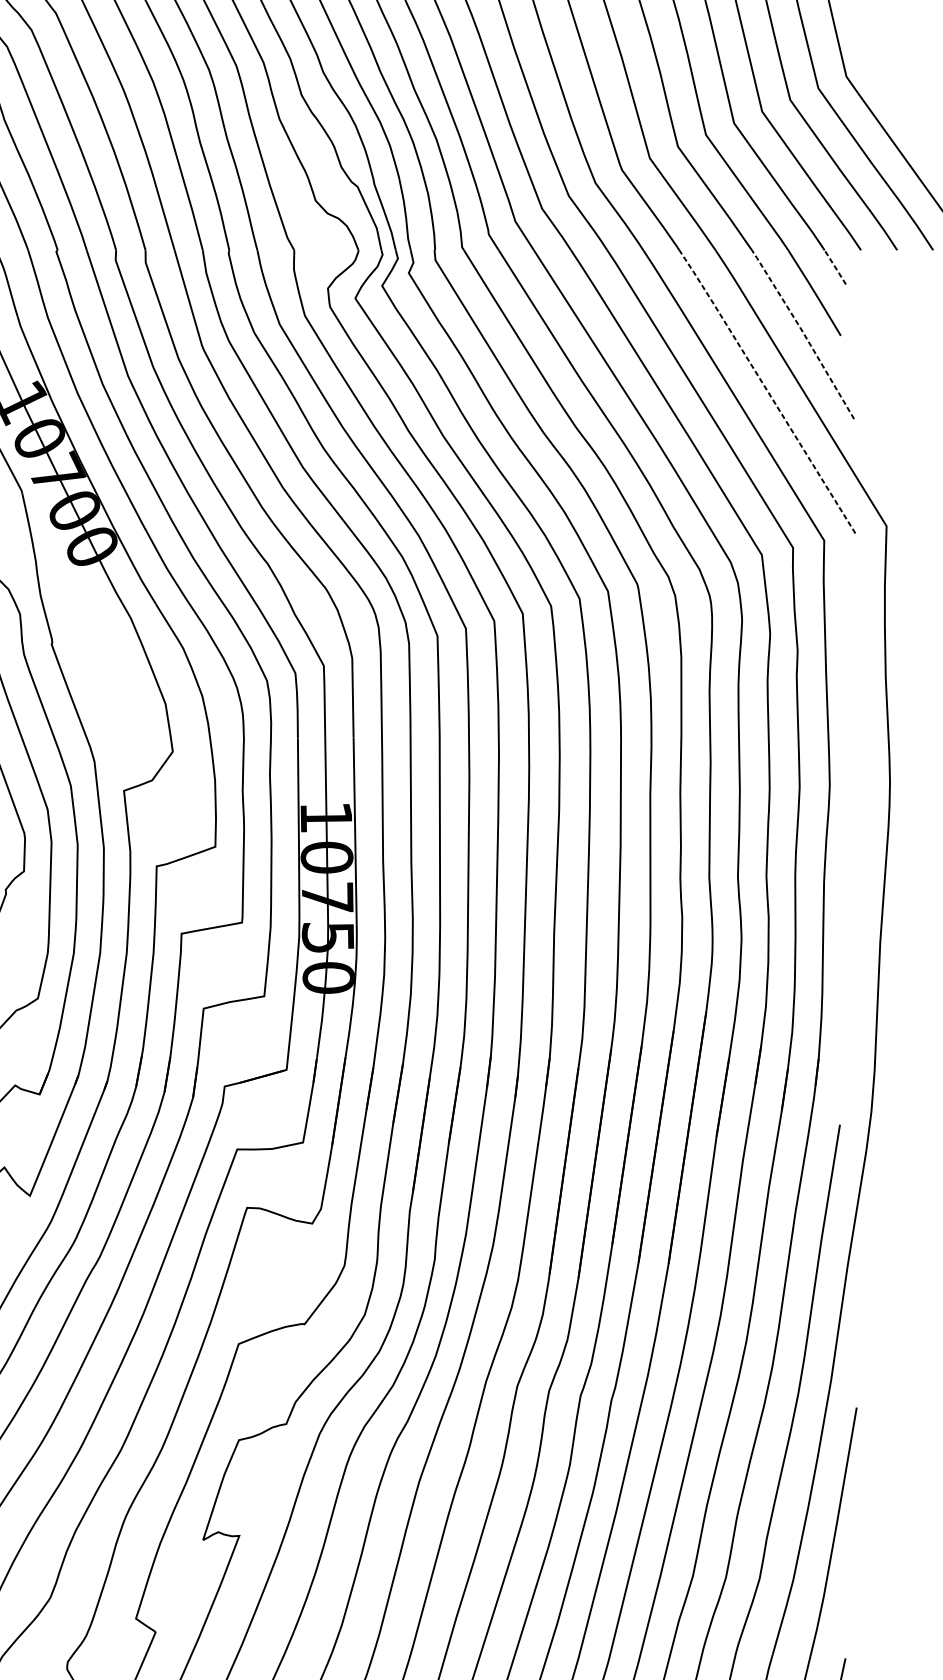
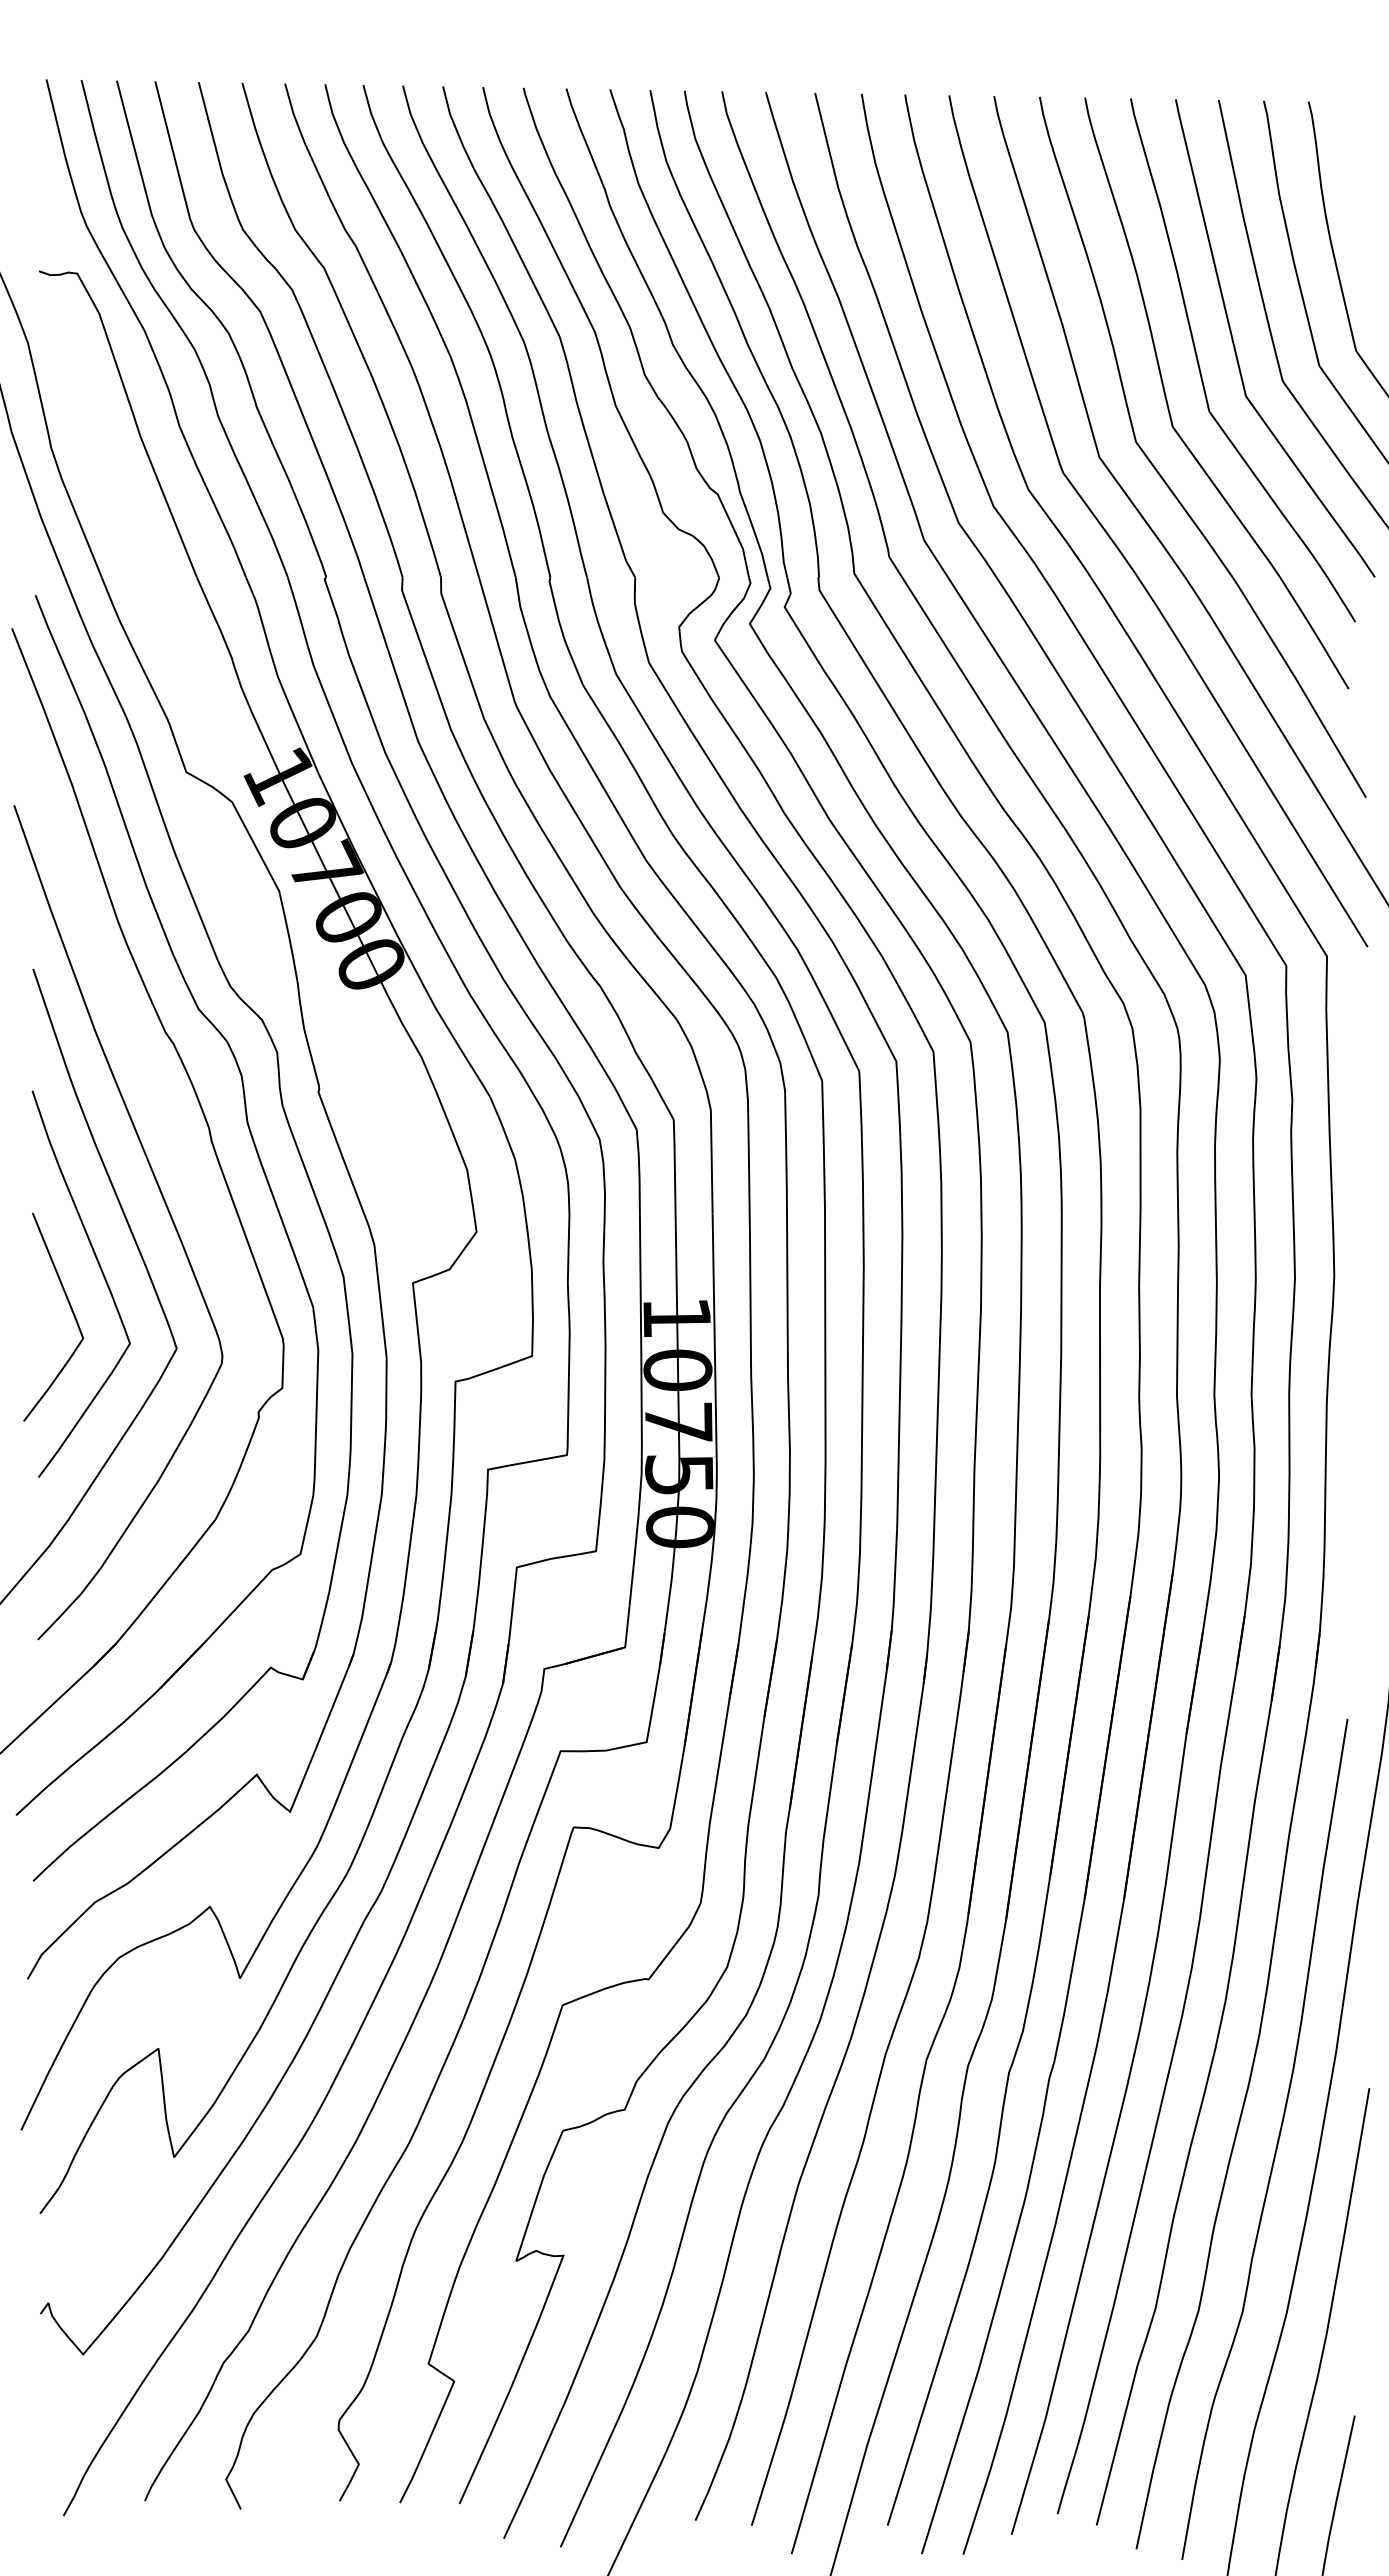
line: (835, 267) -> (1341, 599), dashed -> solid
line: (803, 333) -> (1299, 685), dashed -> solid
line: (767, 390) -> (1252, 760), dashed -> solid

